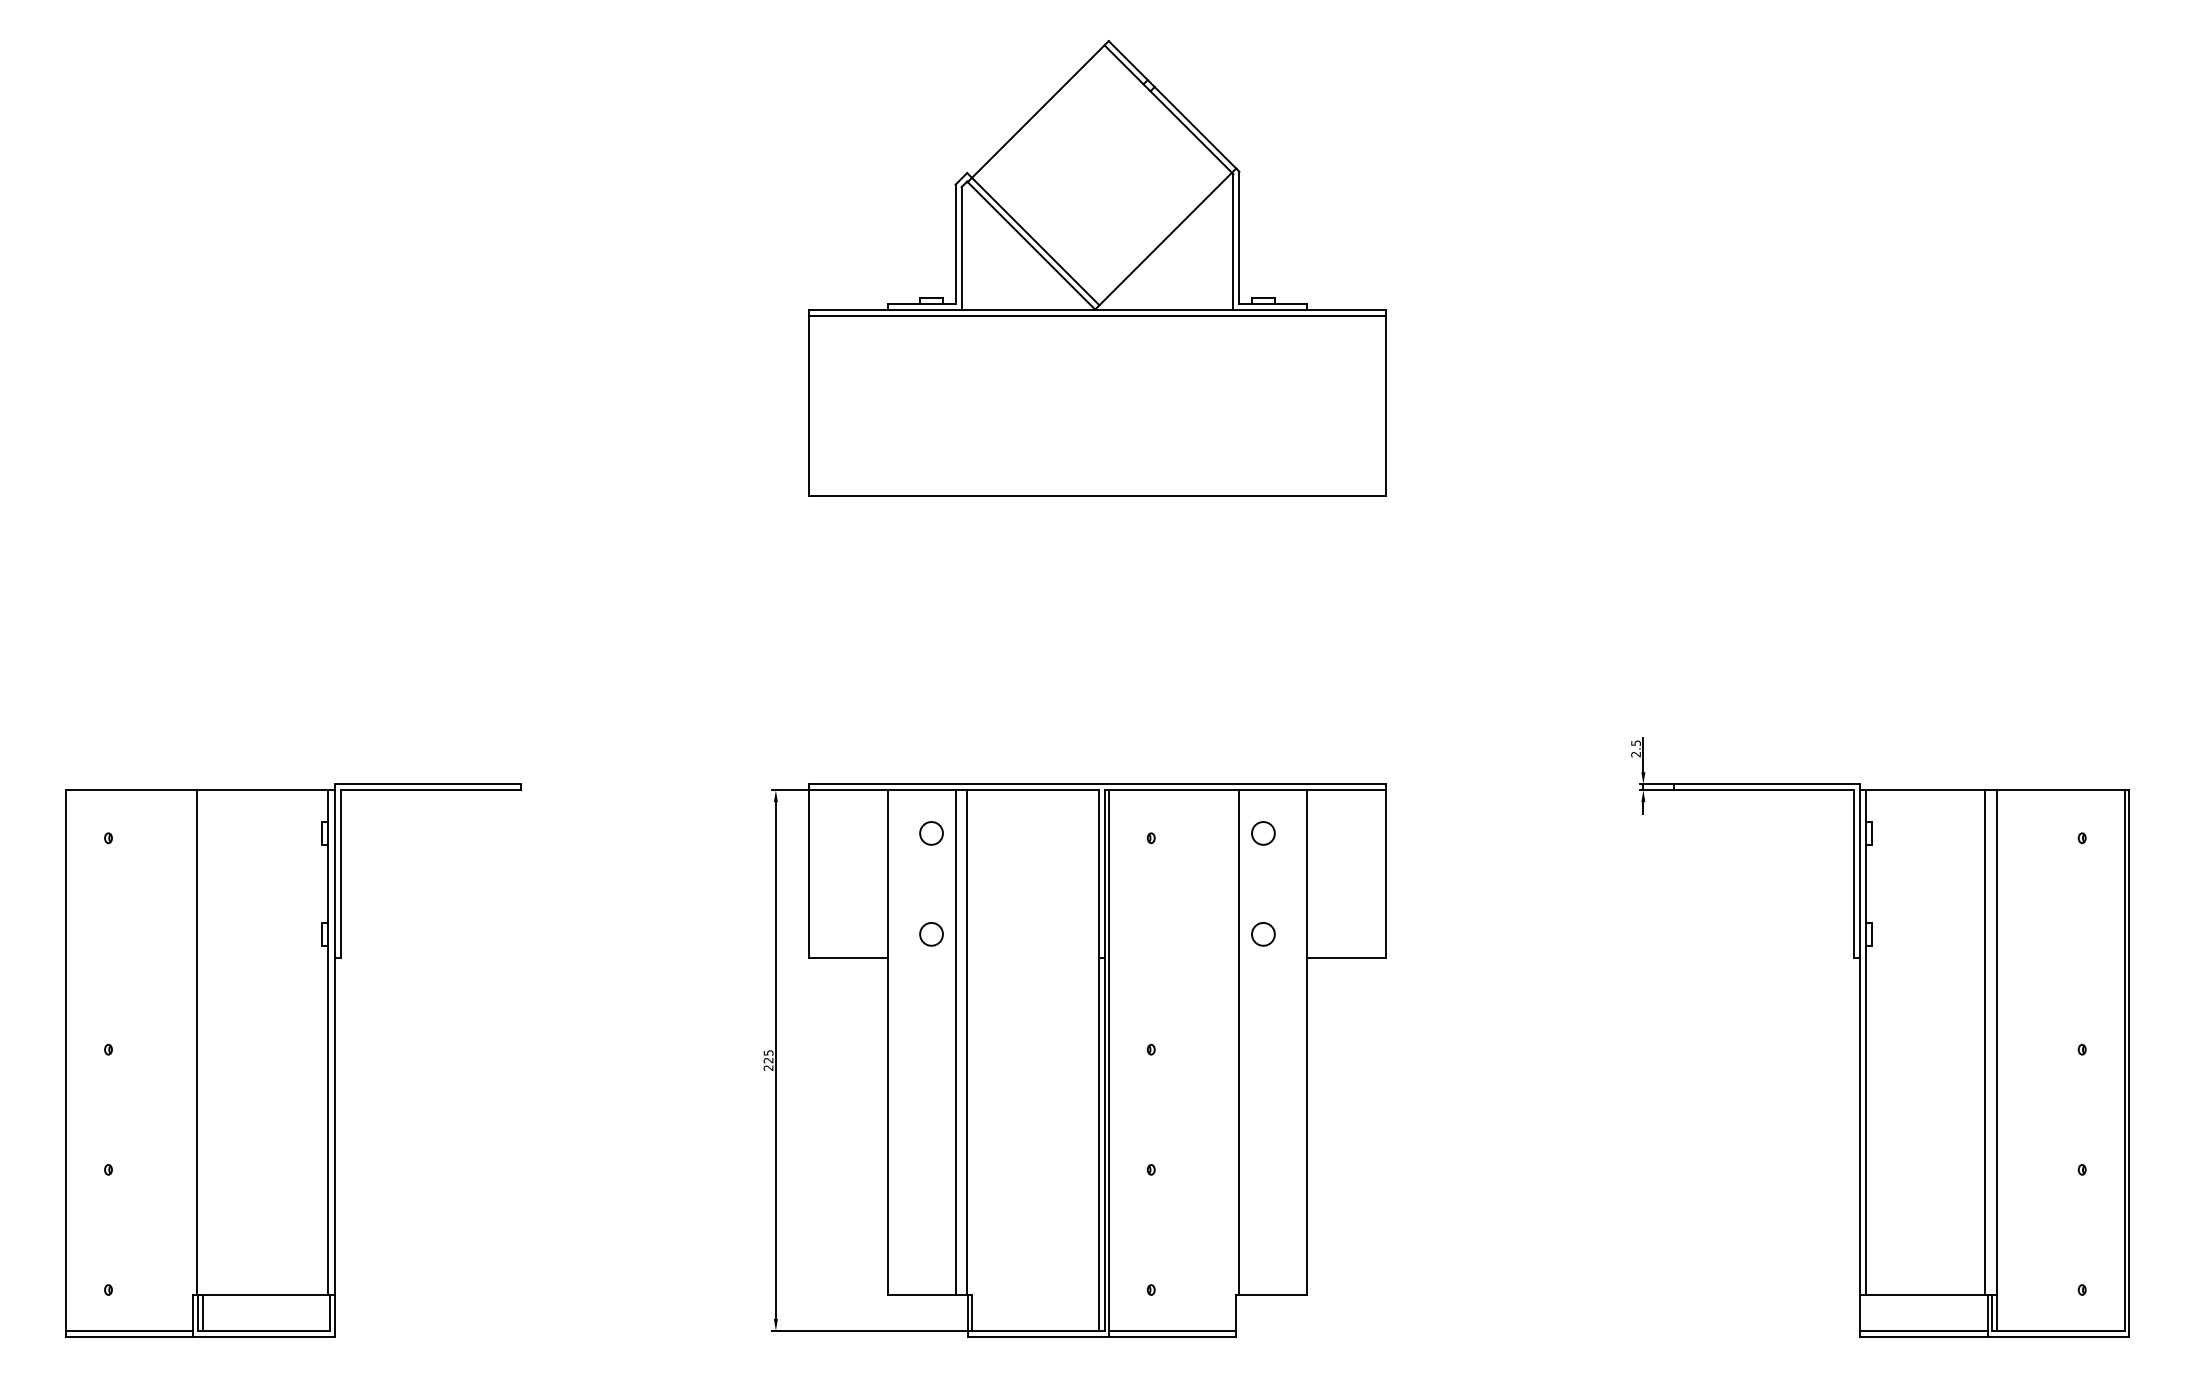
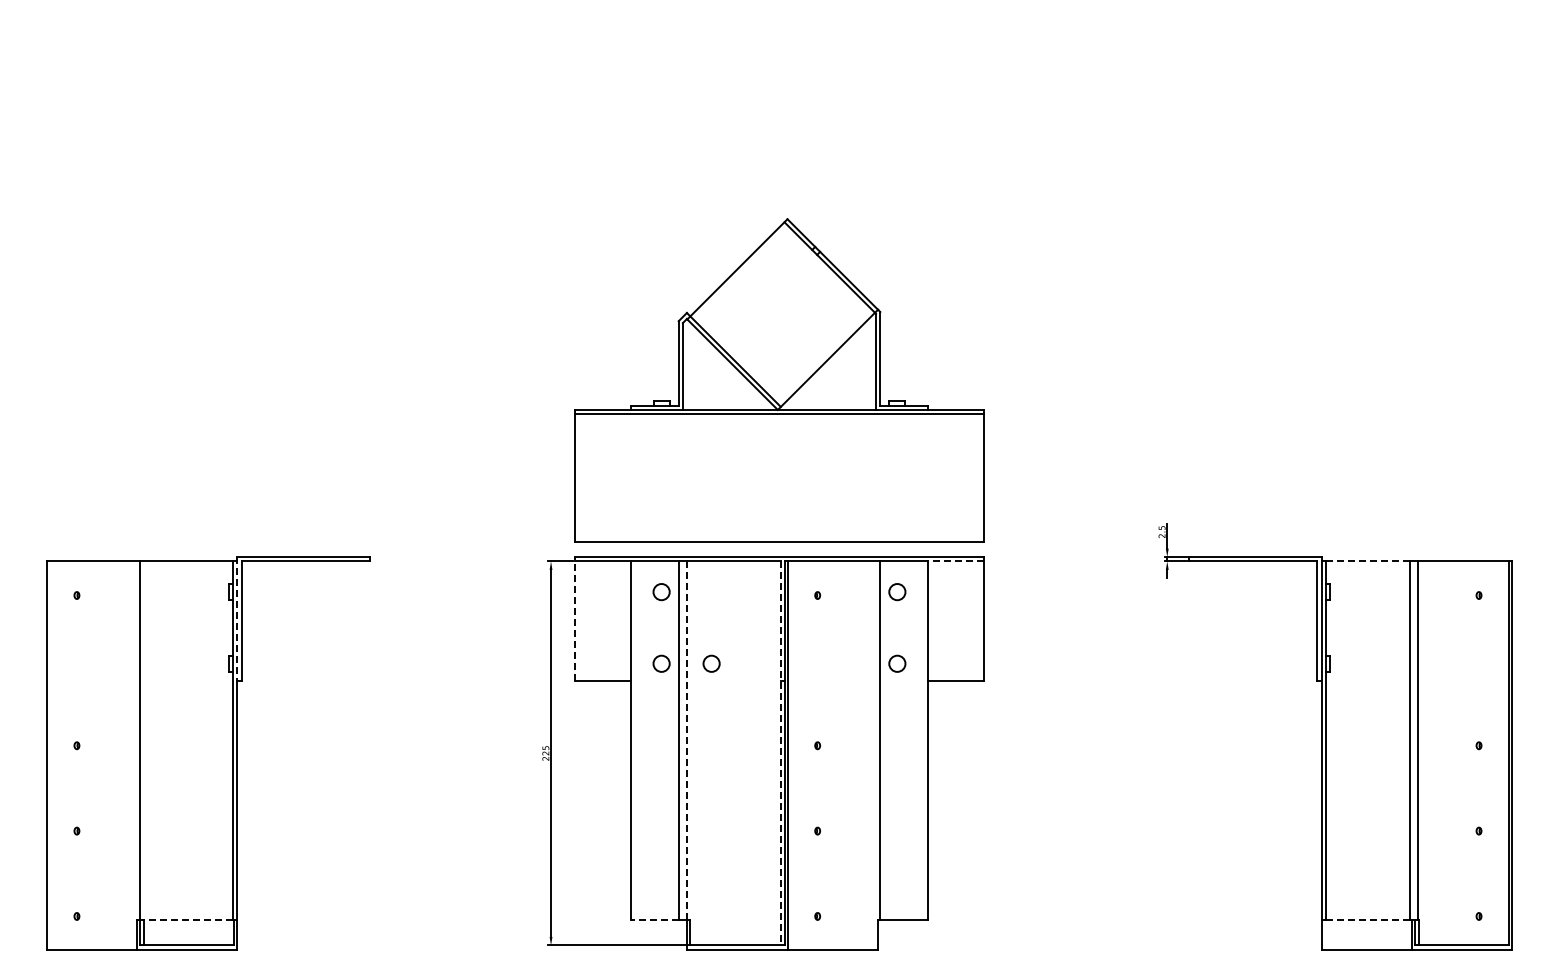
part: (1097, 268) -> (779, 380), moved
line: (1345, 790) -> (955, 561), solid -> dashed
line: (1926, 790) -> (1368, 561), solid -> dashed
line: (334, 872) -> (237, 619), solid -> dashed
line: (808, 872) -> (574, 619), solid -> dashed
circle: (1001, 933) -> (711, 663), added
line: (966, 1043) -> (686, 741), solid -> dashed
line: (1098, 1060) -> (780, 753), solid -> dashed
line: (262, 1294) -> (186, 919), solid -> dashed
line: (921, 1294) -> (654, 919), solid -> dashed
line: (1925, 1294) -> (1367, 919), solid -> dashed
line: (129, 1330) -> (91, 945), removed
line: (1172, 1330) -> (832, 945), removed
line: (1923, 1330) -> (1366, 945), removed

